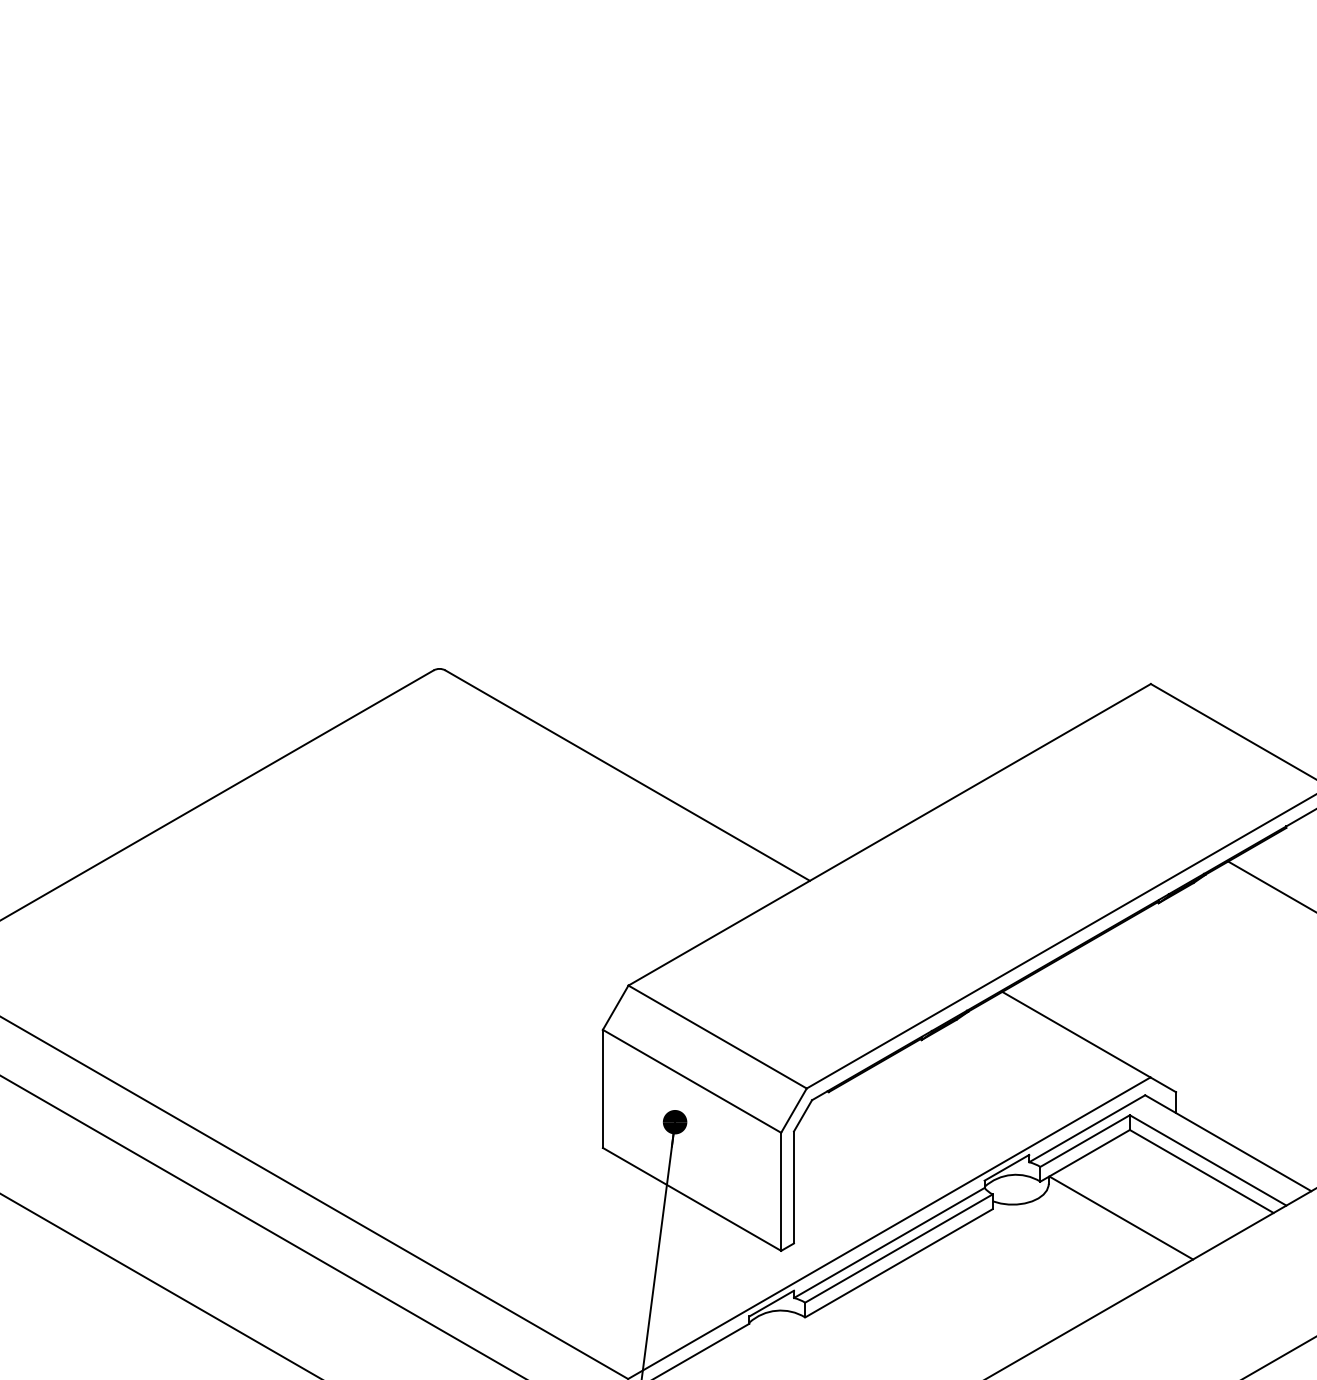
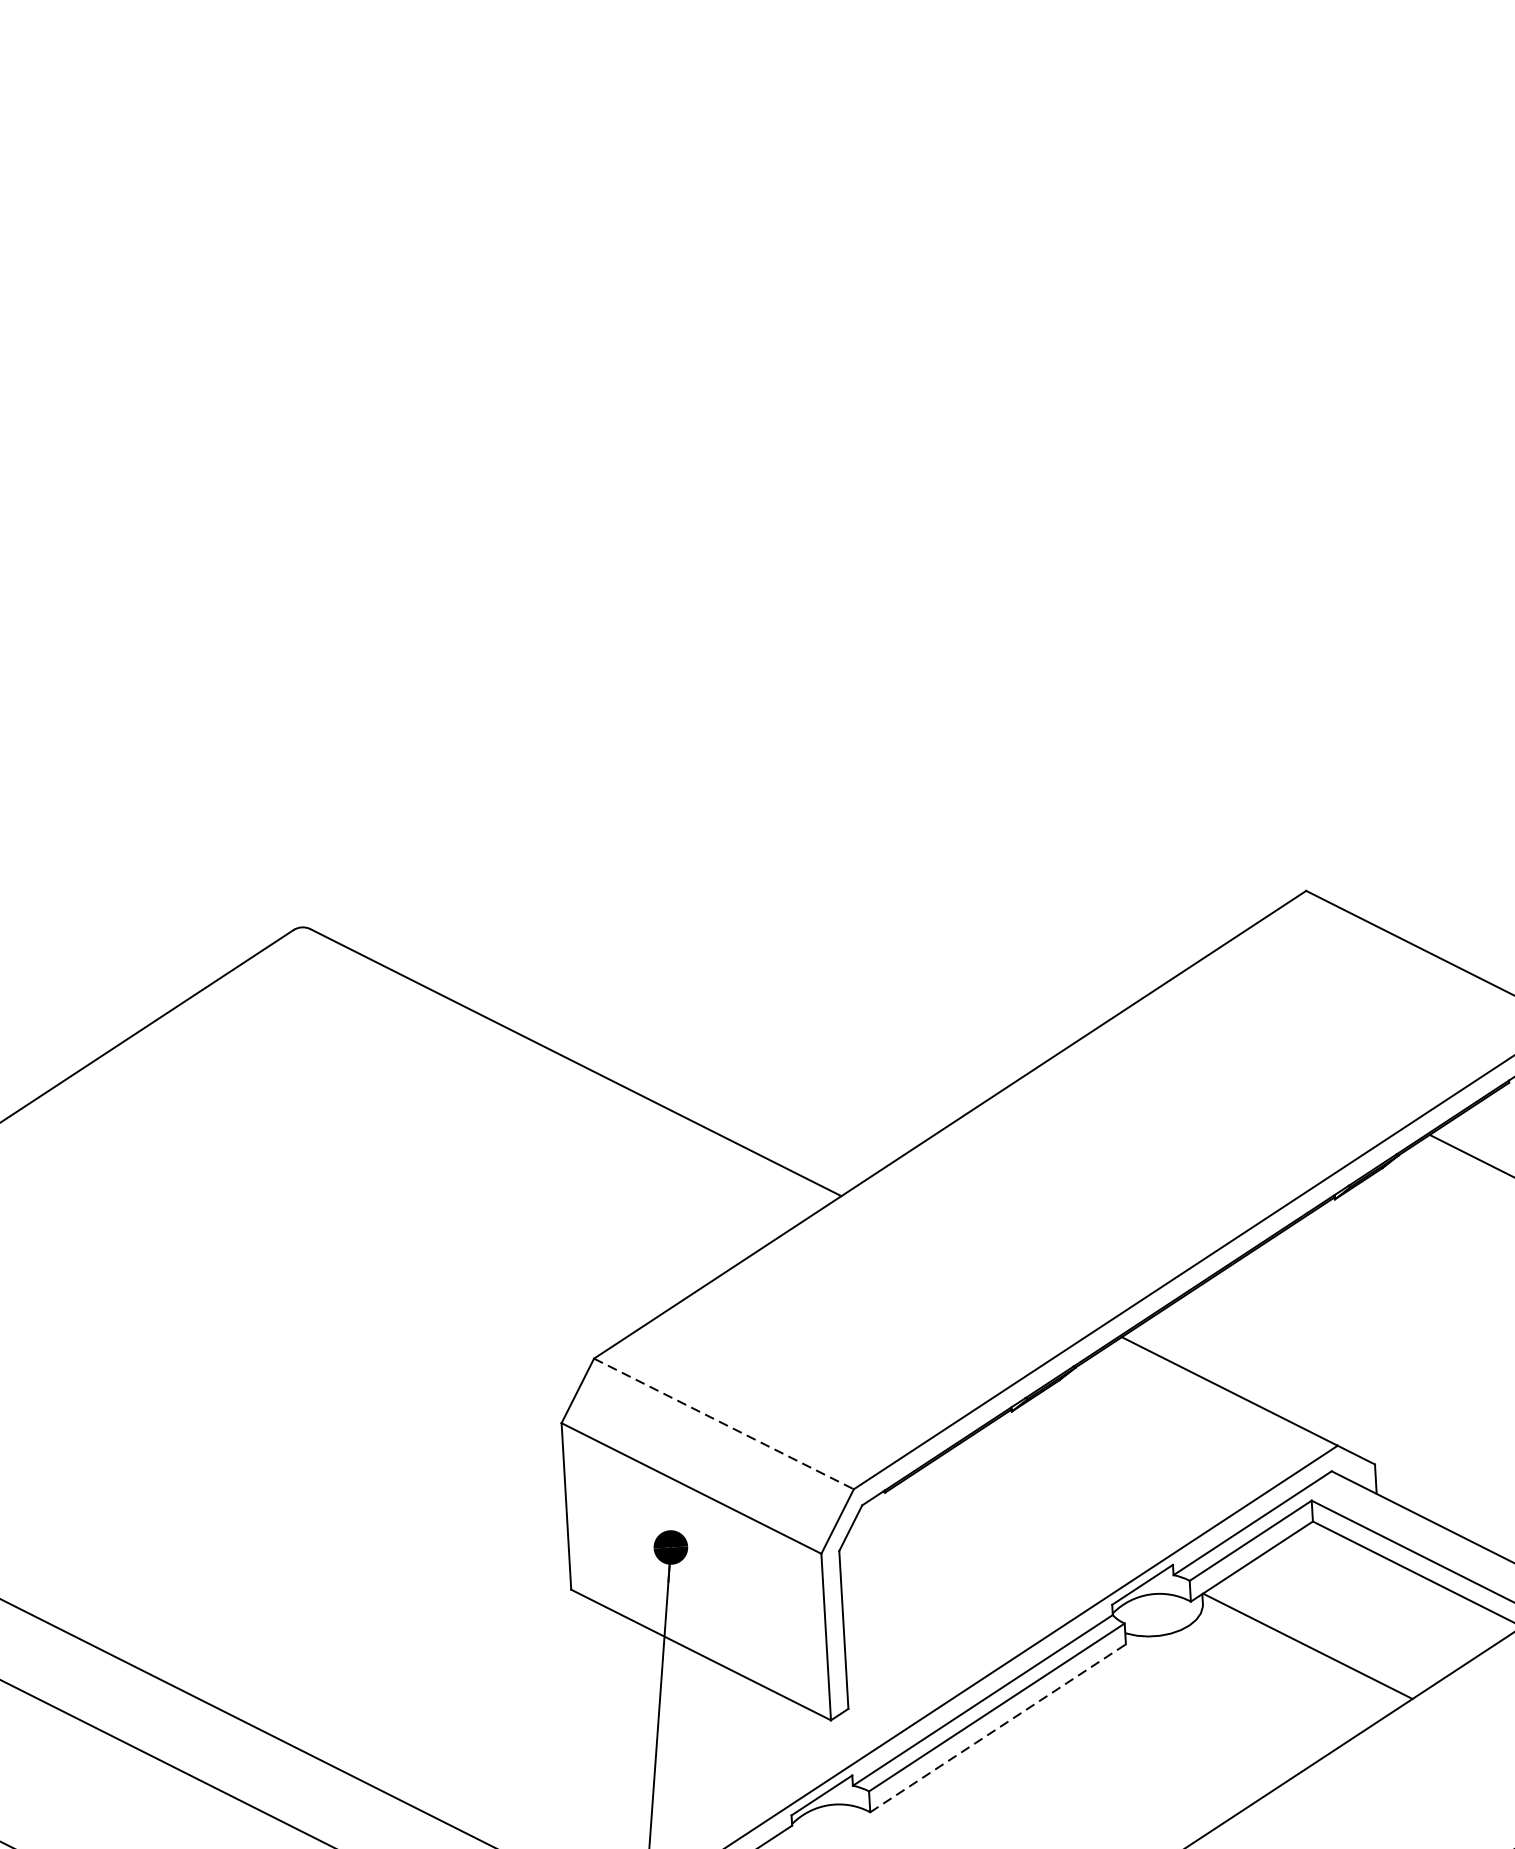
line: (717, 1037) -> (723, 1424), solid -> dashed
line: (899, 1263) -> (998, 1728), solid -> dashed

